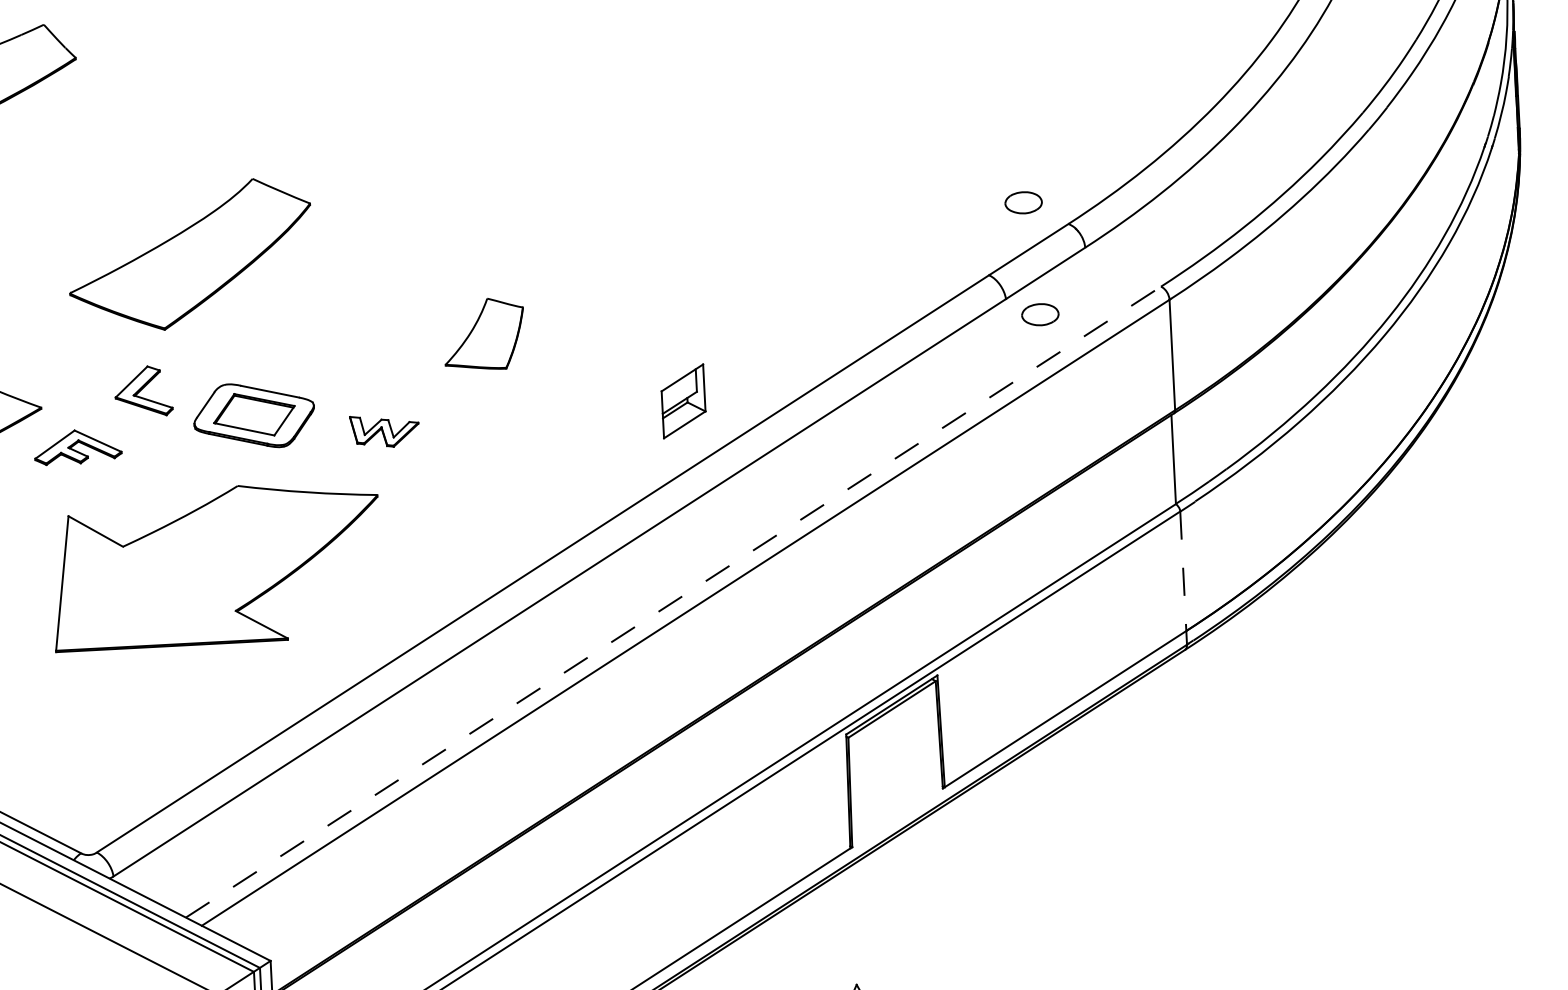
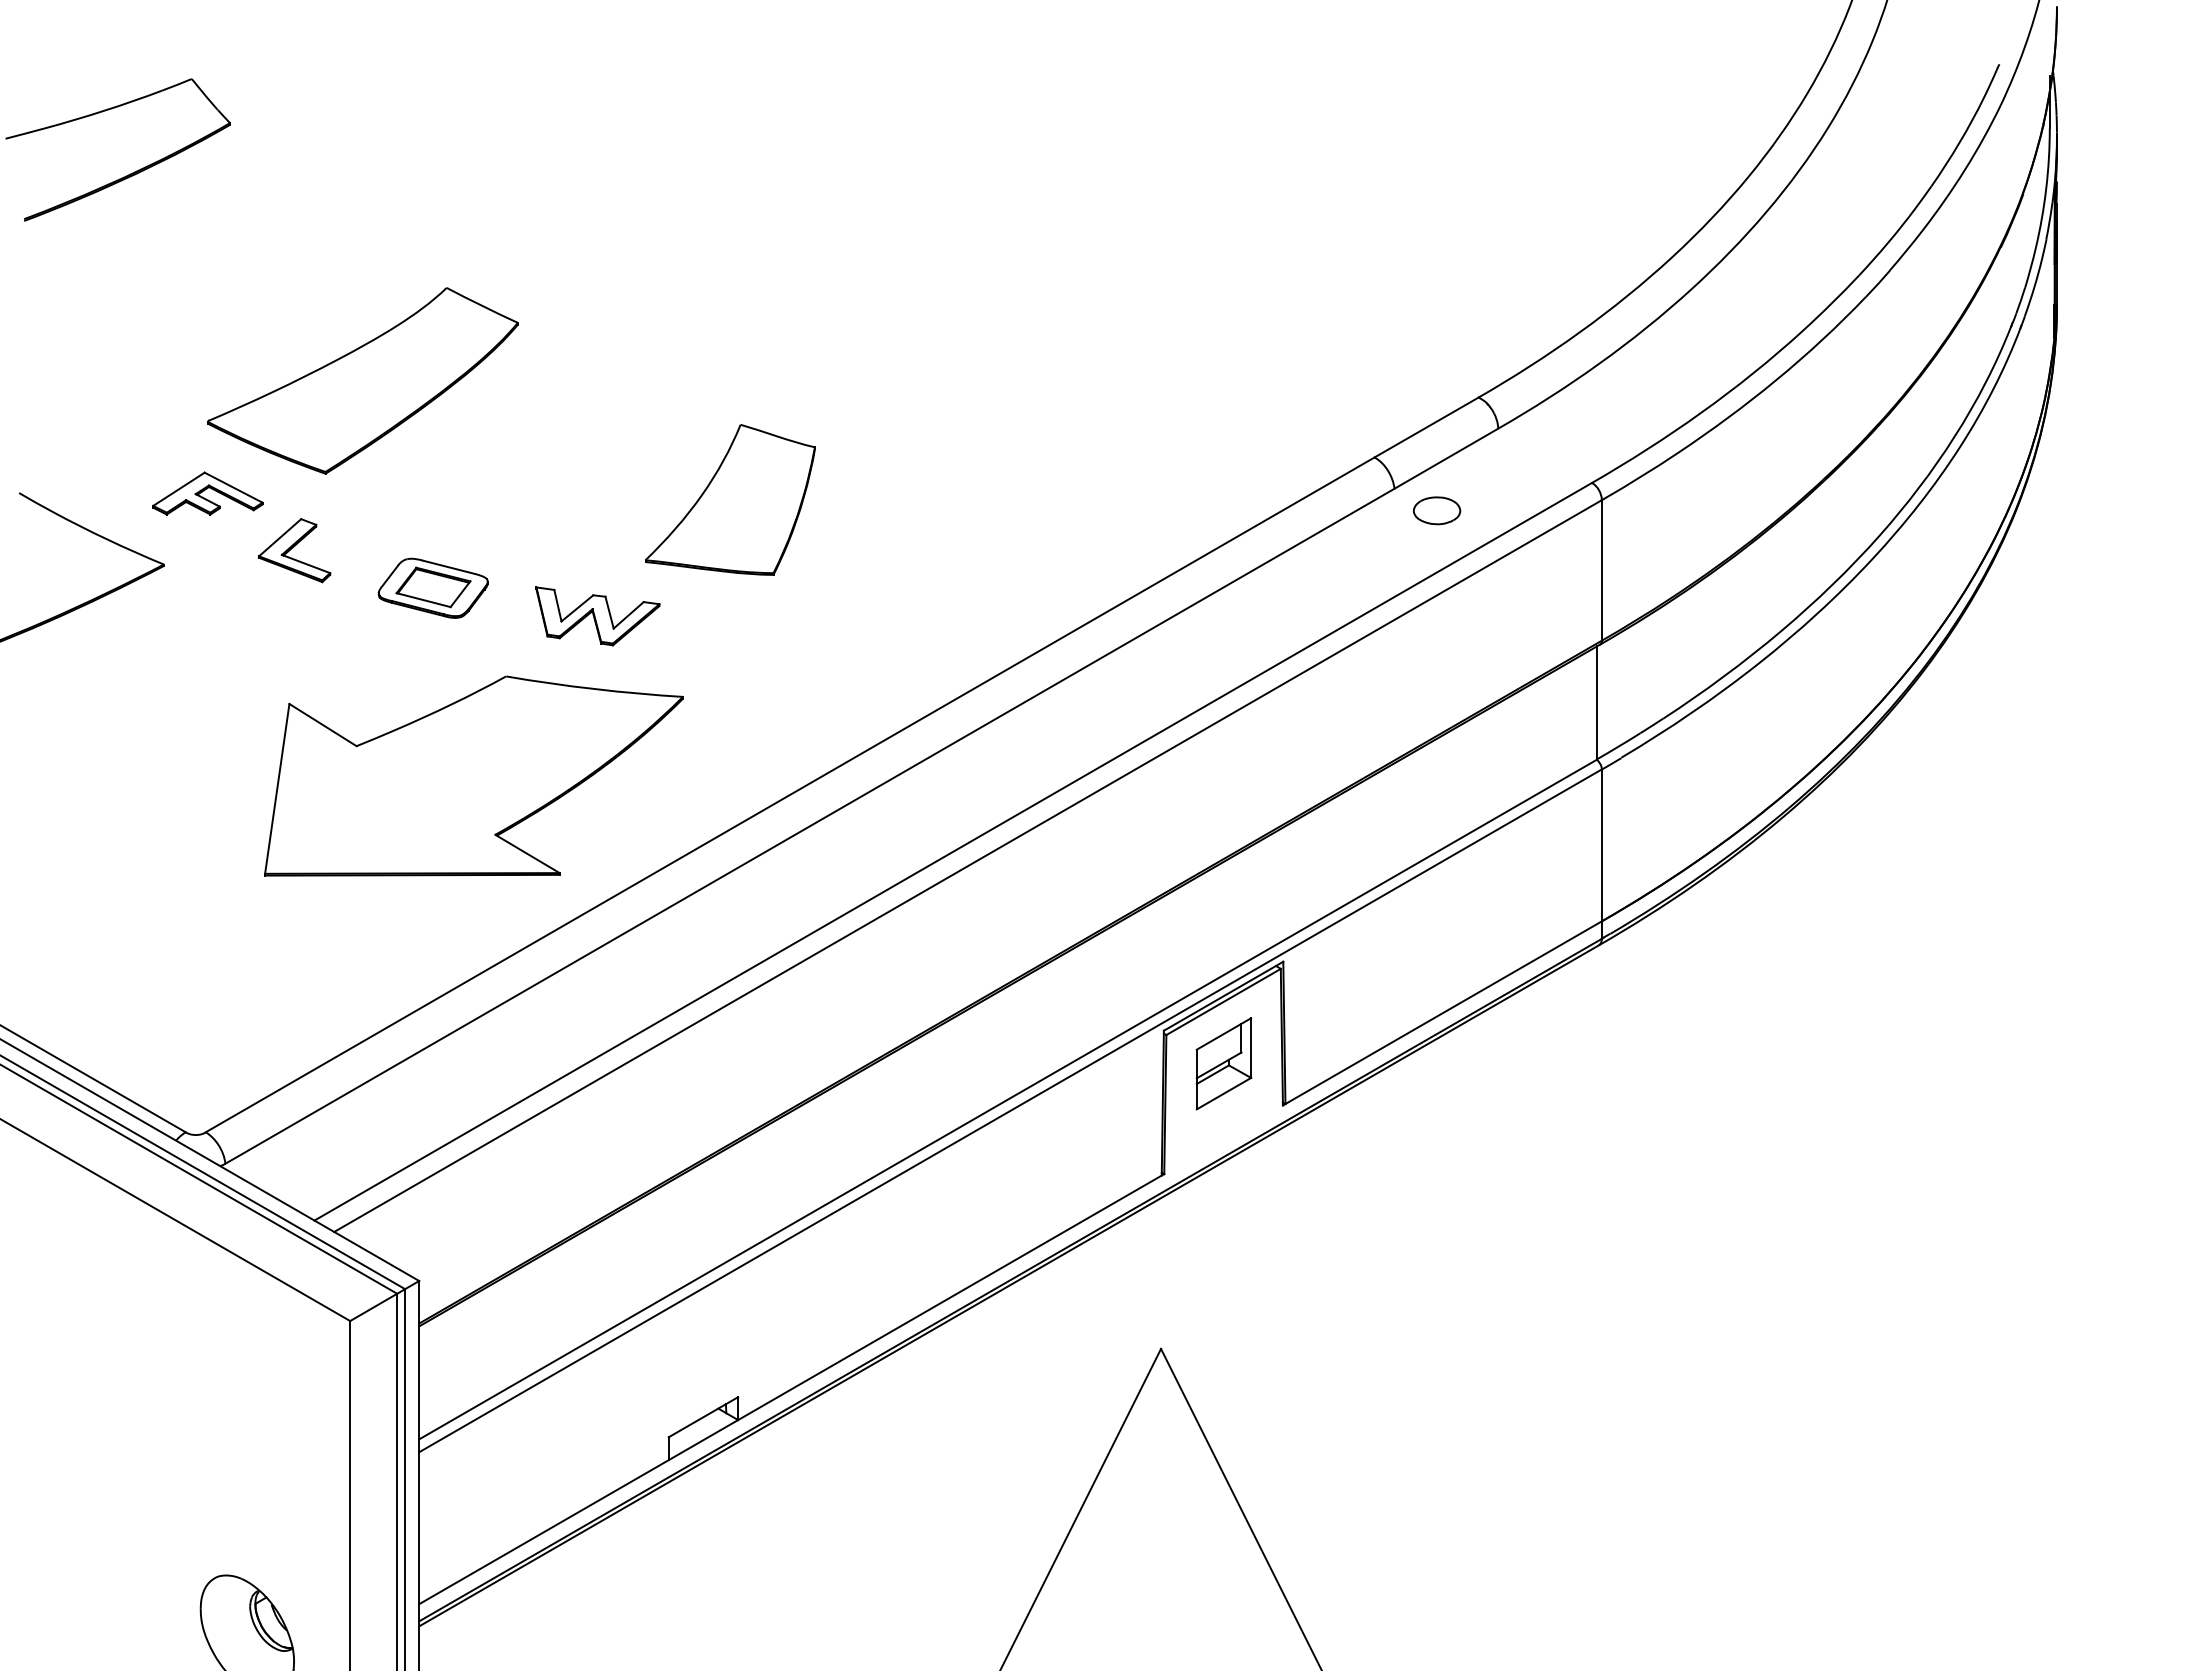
part: (1023, 202) -> (1422, 367), removed
part: (484, 333) -> (730, 499), size x1.67
part: (683, 401) -> (1223, 1063), moved
part: (253, 415) -> (432, 587), size x0.71
part: (384, 431) -> (597, 616), size x1.43
part: (77, 446) -> (207, 493), moved
part: (216, 565) -> (473, 775), moved
line: (1183, 578) -> (1601, 854), dashed -> solid
line: (673, 601) -> (953, 851), dashed -> solid

